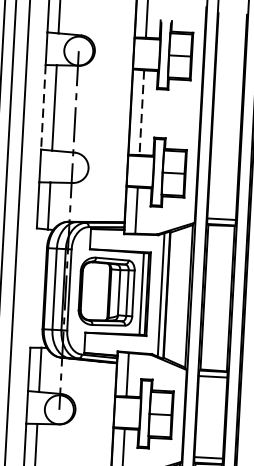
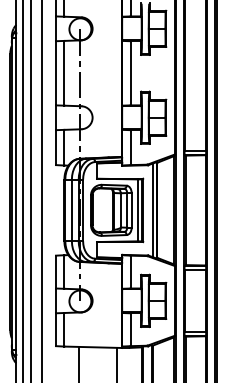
line: (42, 107) -> (55, 73), dashed -> solid
line: (141, 112) -> (130, 73), dashed -> solid

